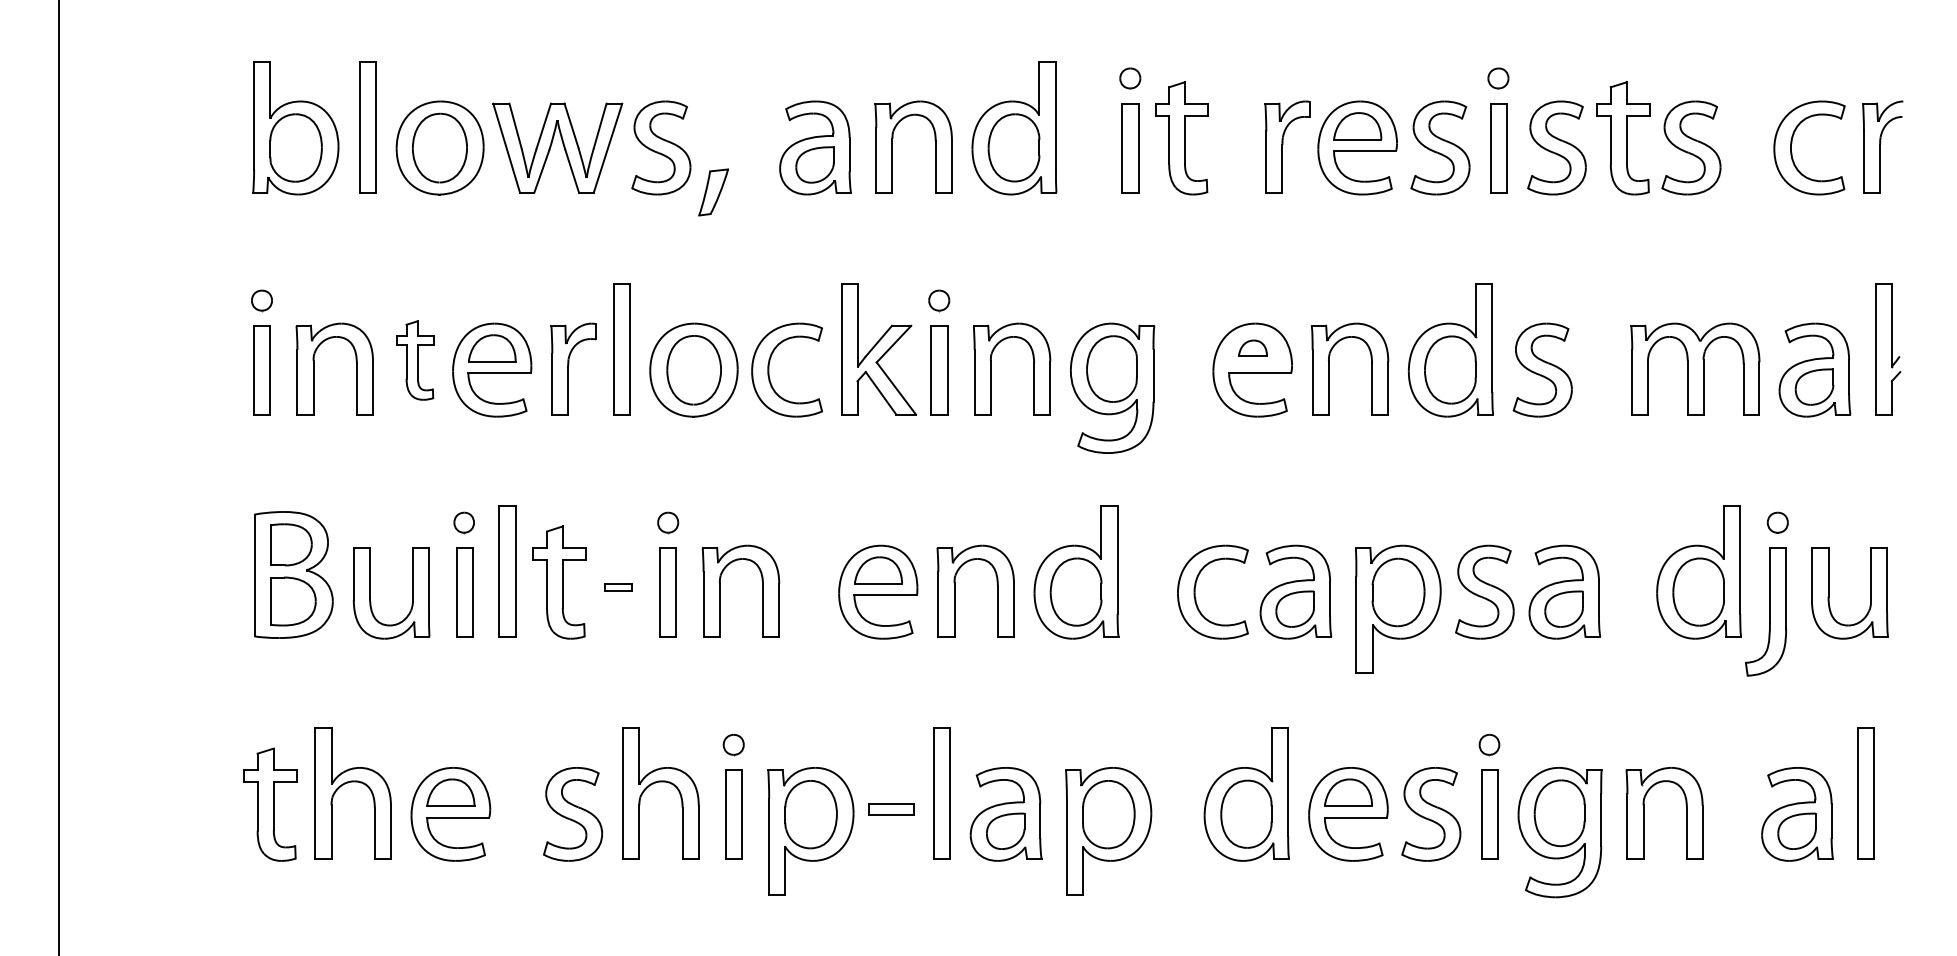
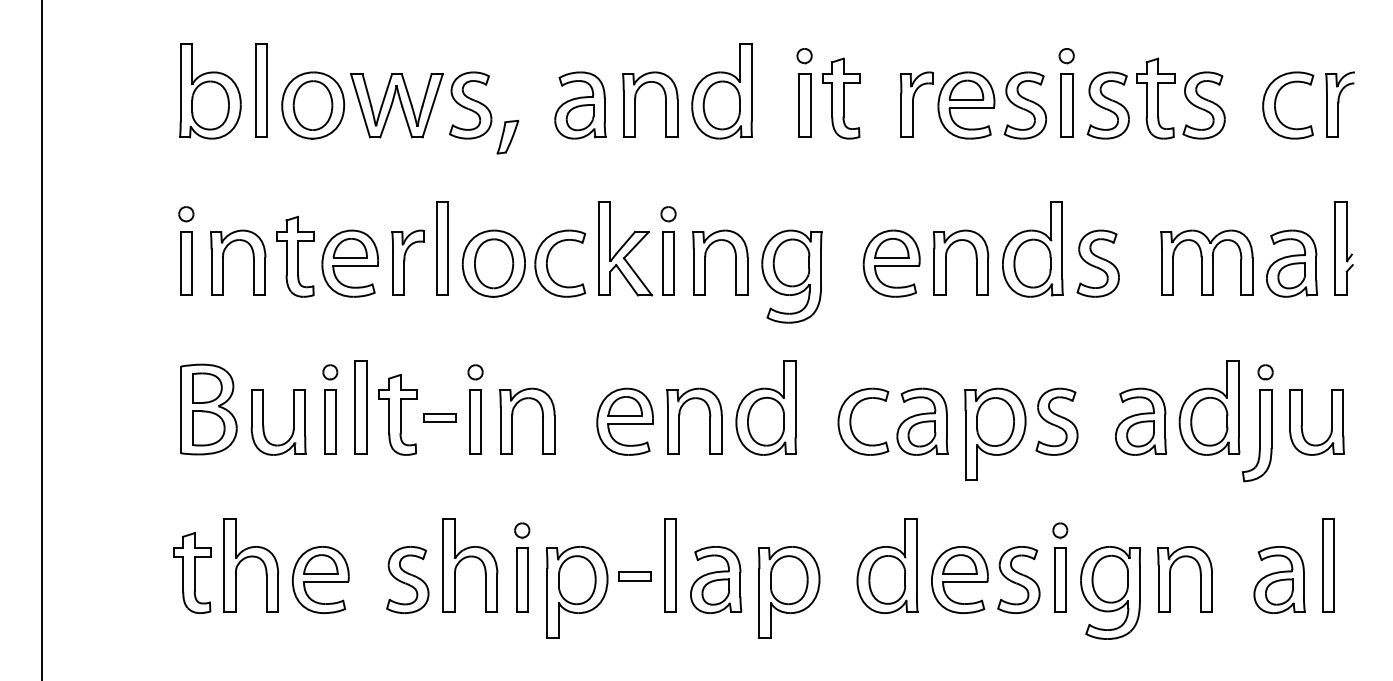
part: (1252, 348) -> (891, 248), size x1.67
part: (415, 360) -> (295, 256), size x1.43
part: (618, 586) -> (440, 417), size x1.67
part: (1564, 591) -> (1140, 421), moved

